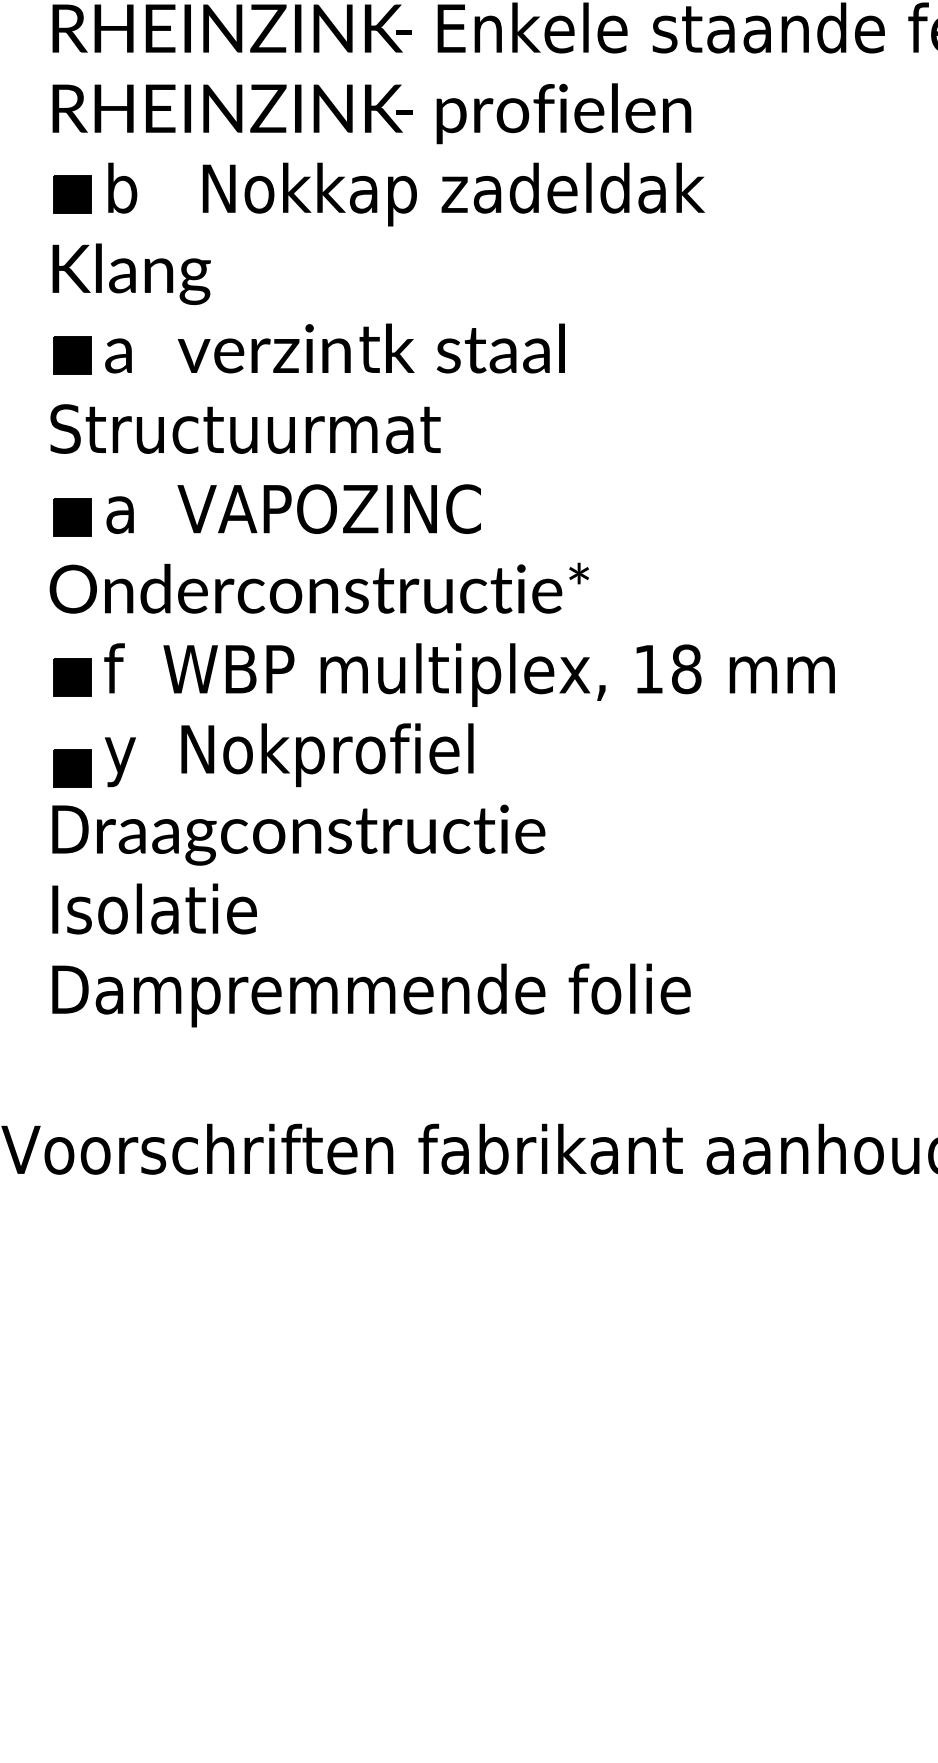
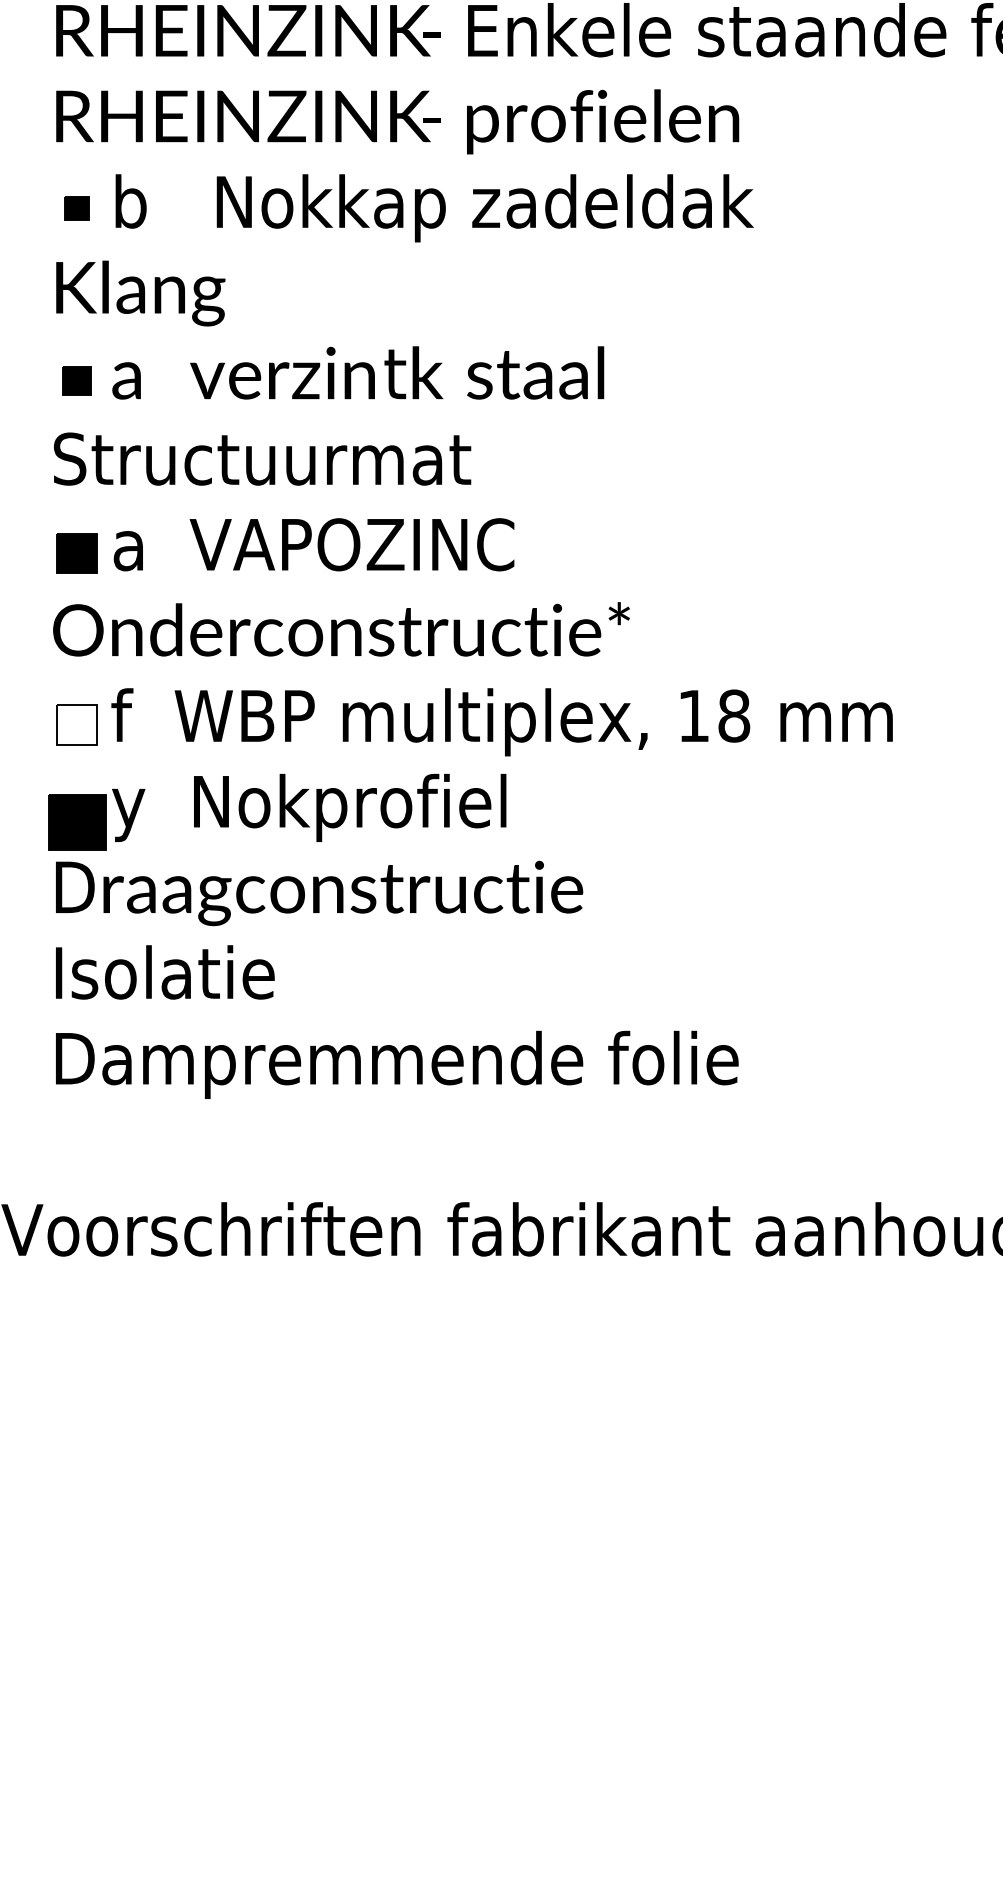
part: (71, 194) -> (76, 208), size x0.6
part: (71, 355) -> (76, 380), size x0.7
fill: (72, 677) -> (77, 724), removed
part: (71, 767) -> (76, 821), size x1.4

